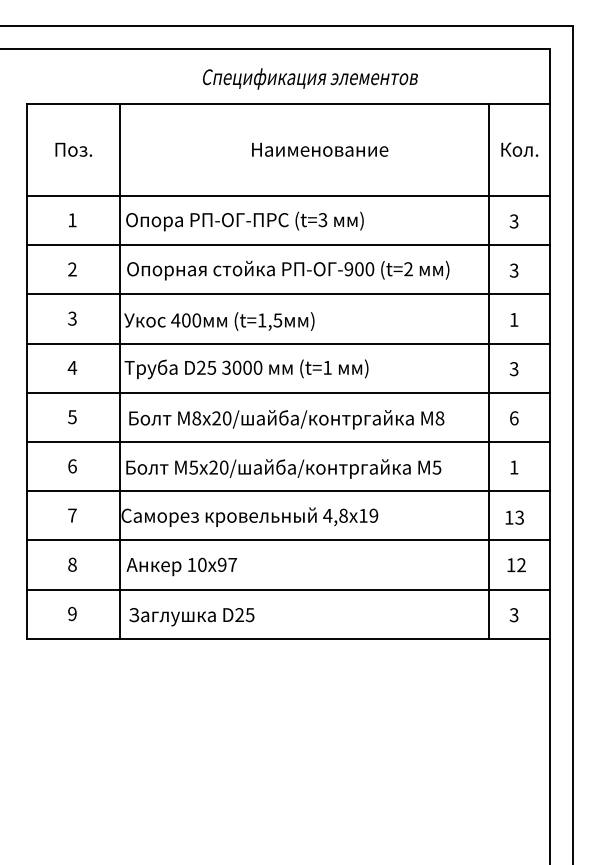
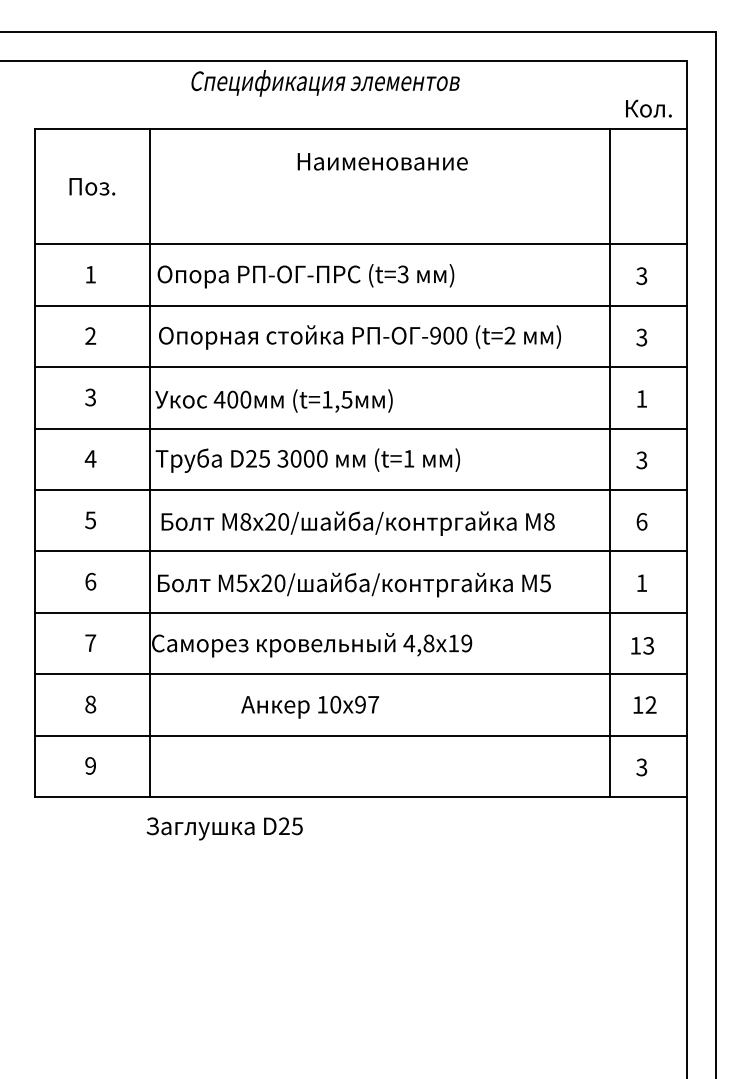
text: (310, 79) -> (325, 83), moved
text: (319, 149) -> (382, 161), moved
text: (519, 149) -> (648, 108), moved
text: (182, 566) -> (310, 706), moved
text: (191, 616) -> (224, 828), moved

